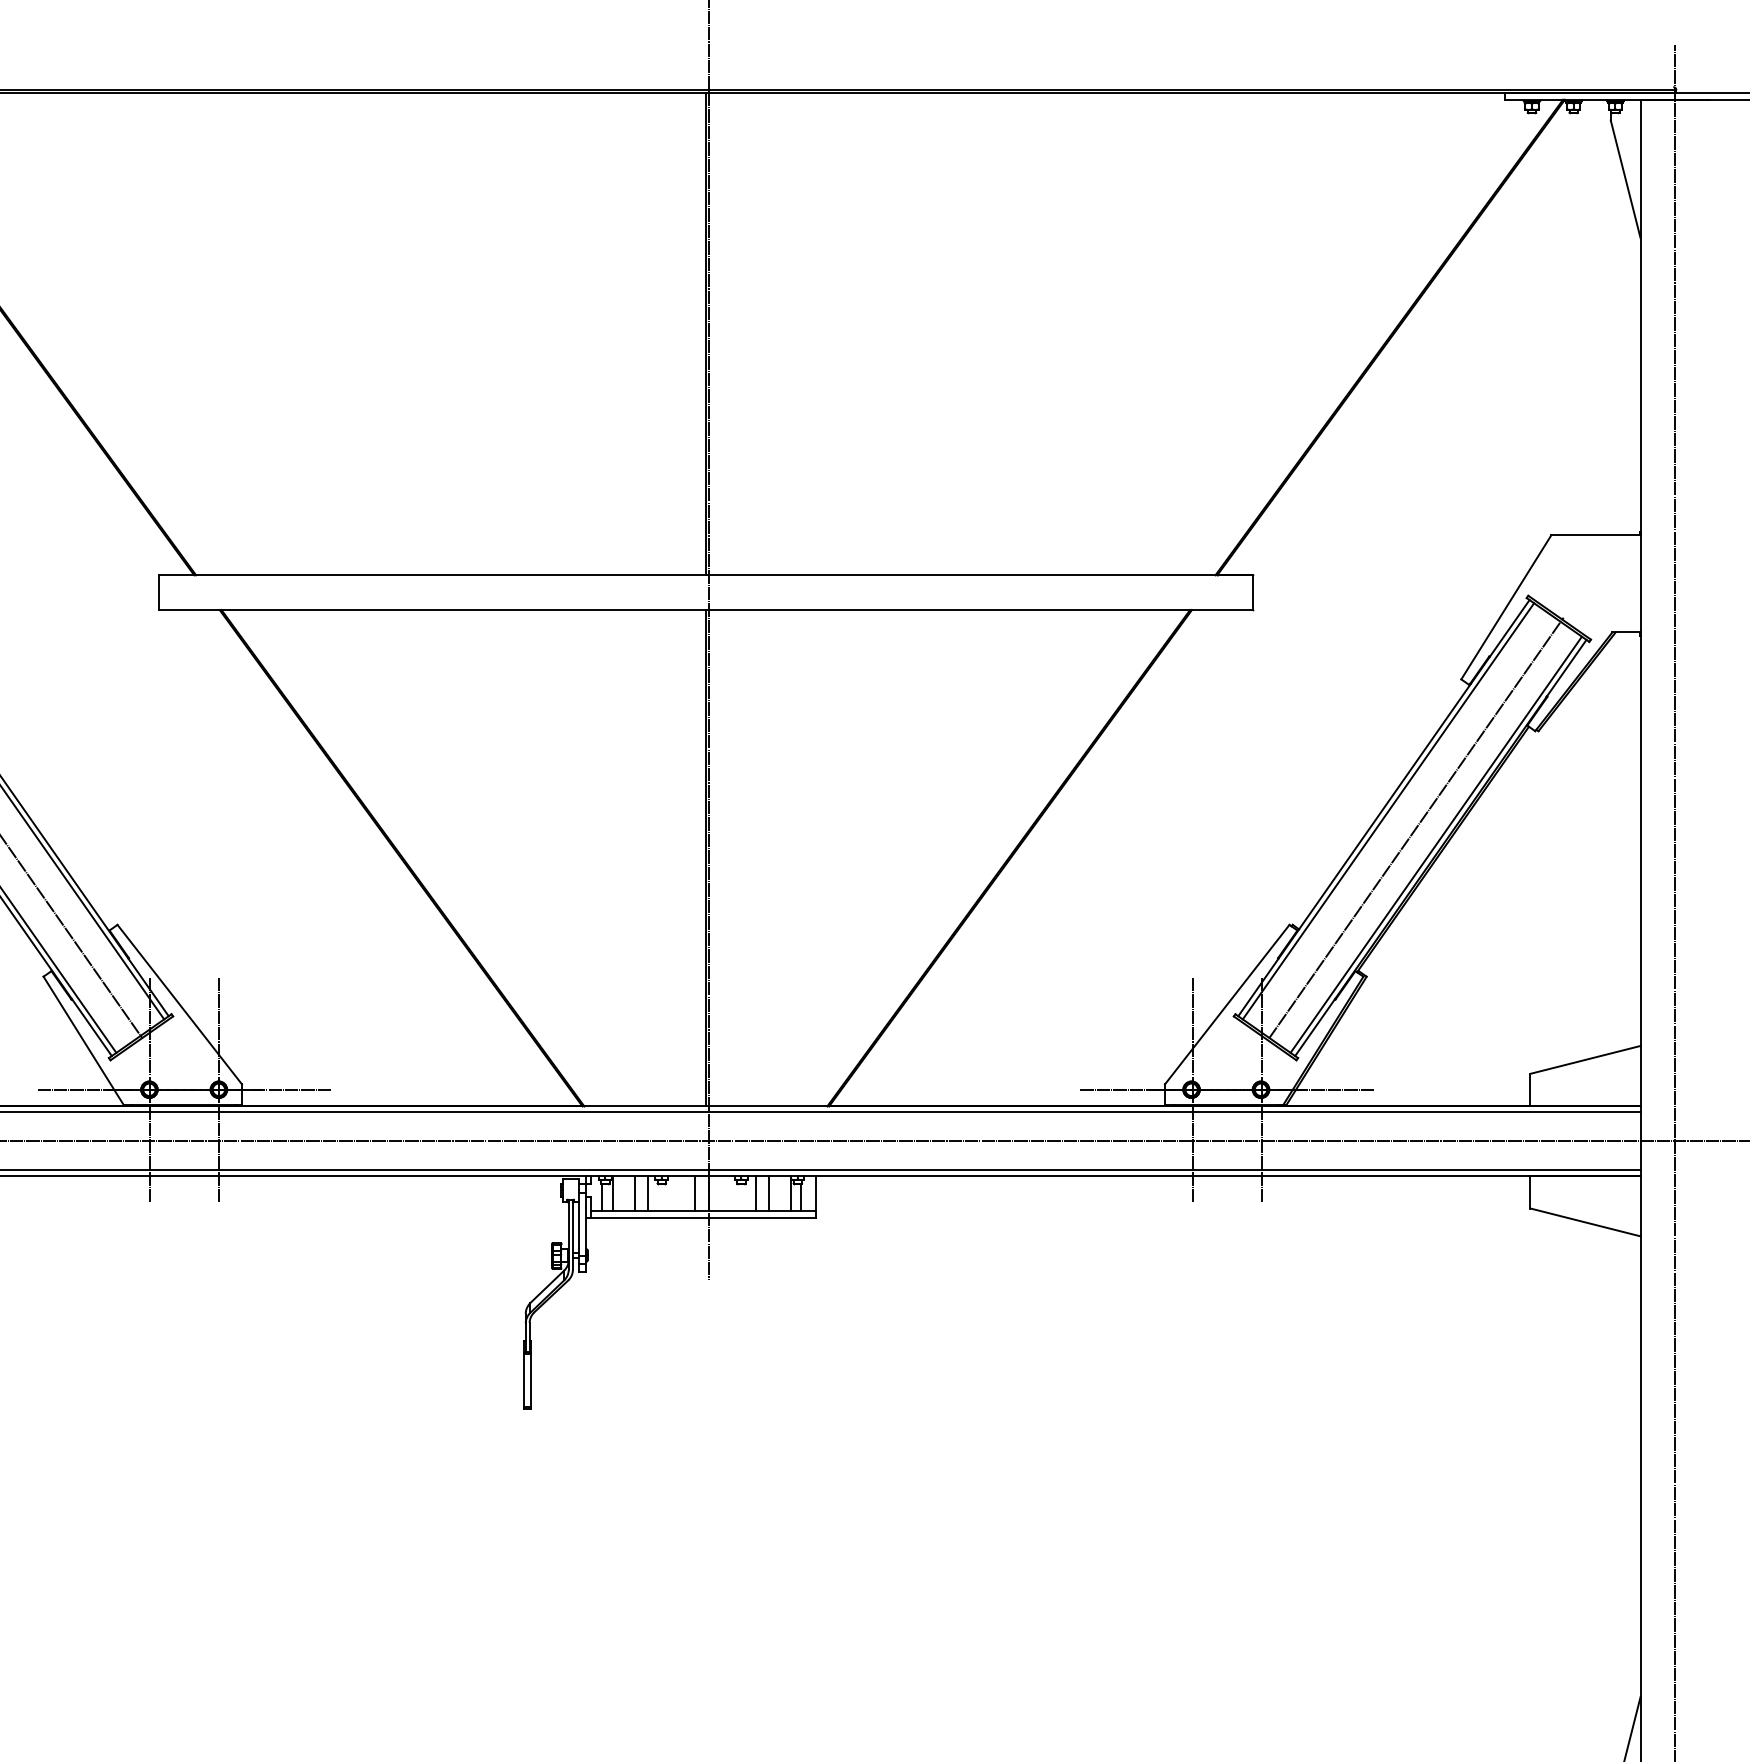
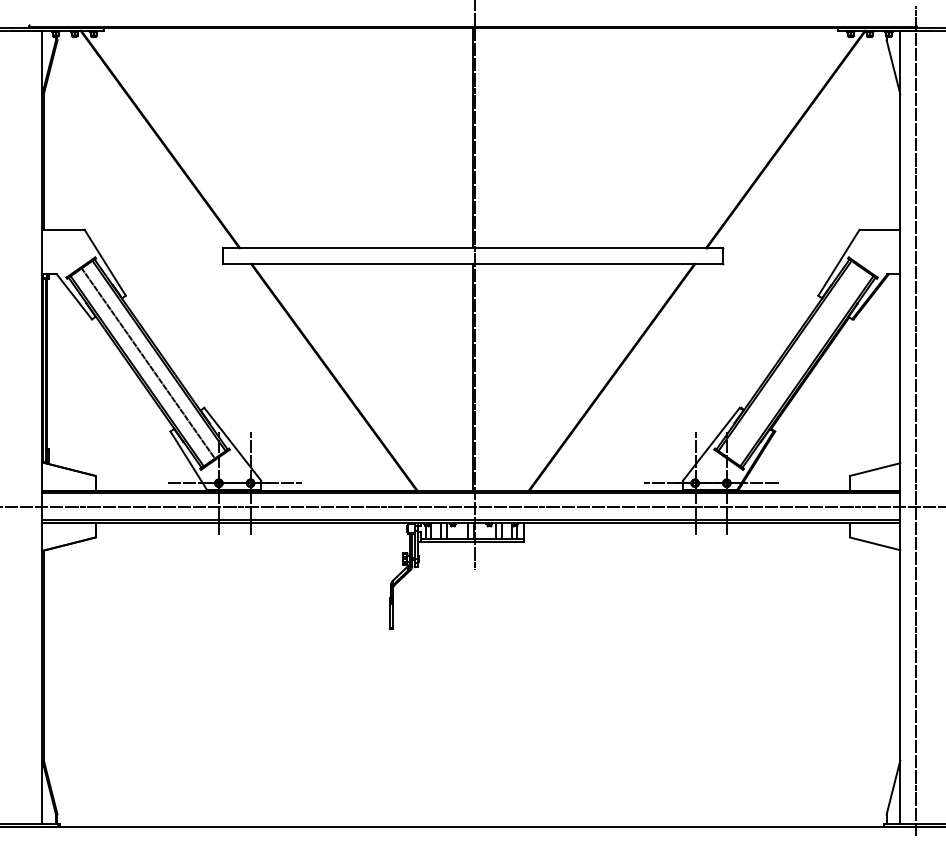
line: (1415, 827) -> (797, 363), removed

